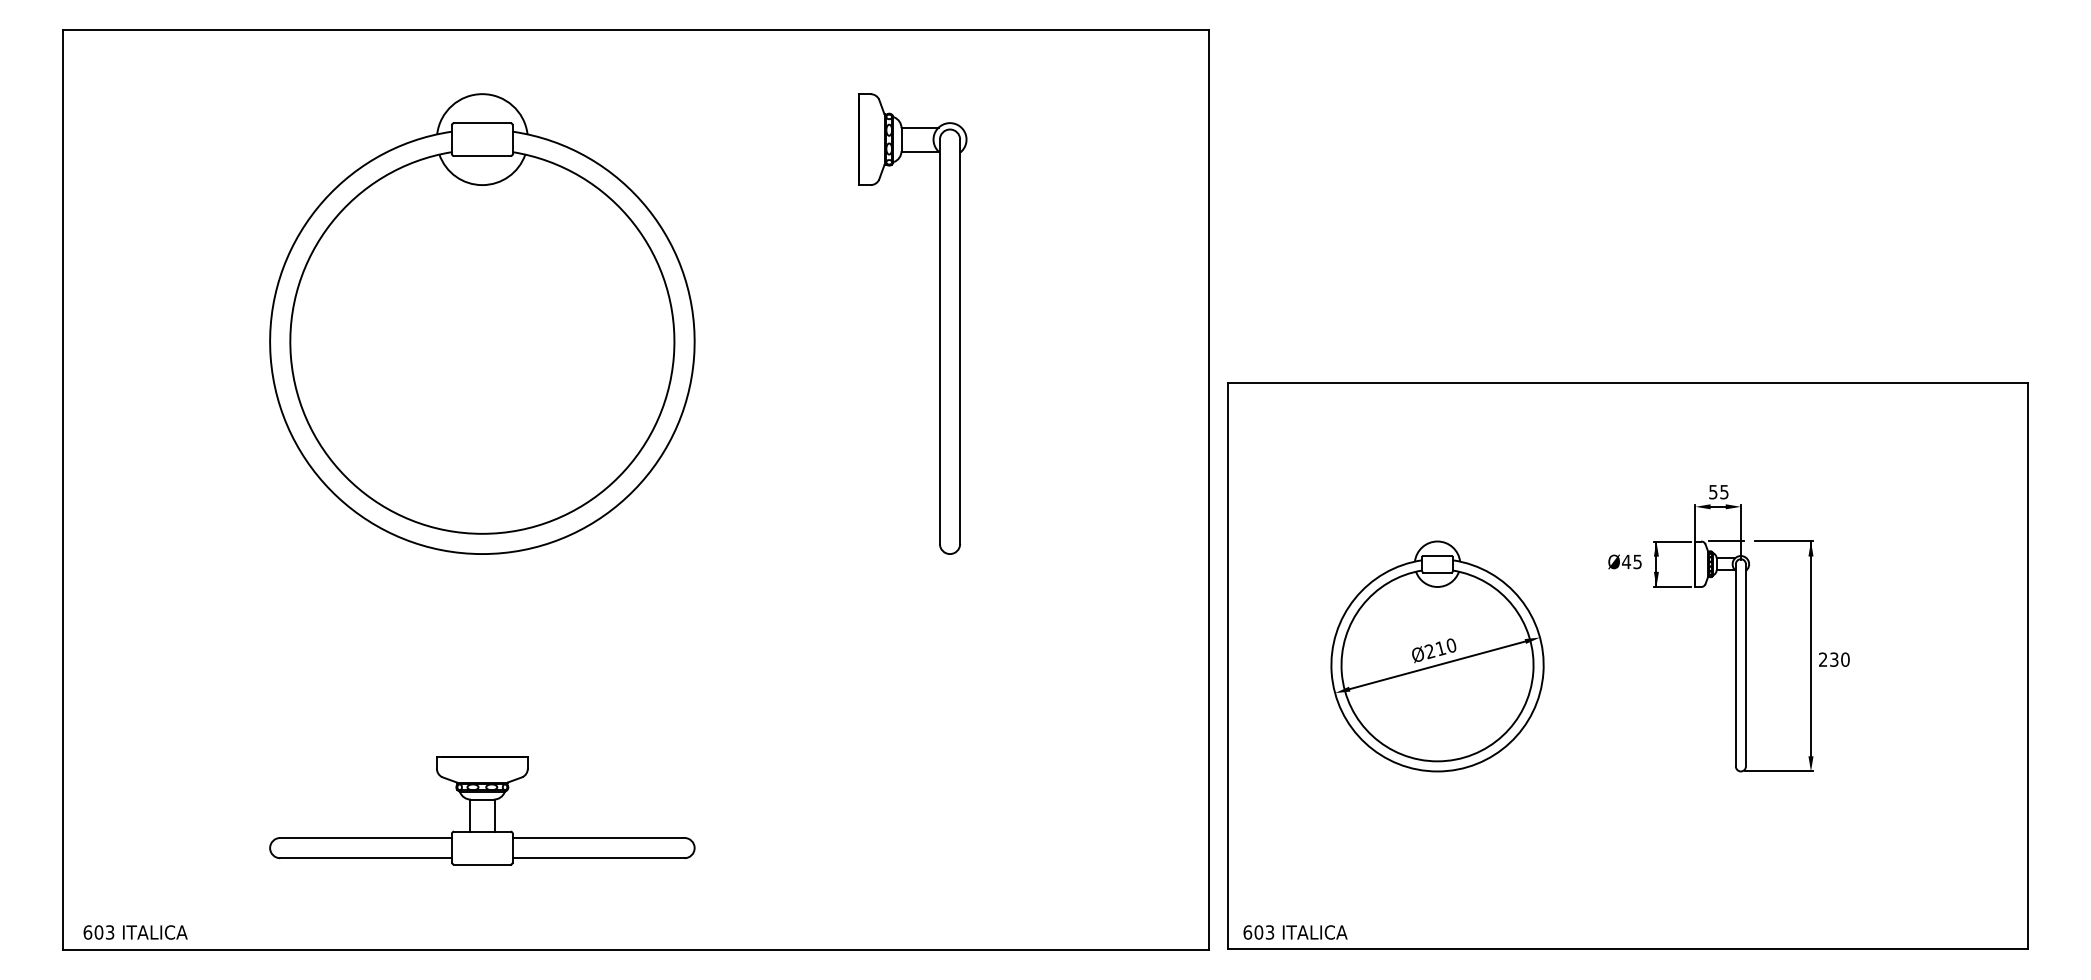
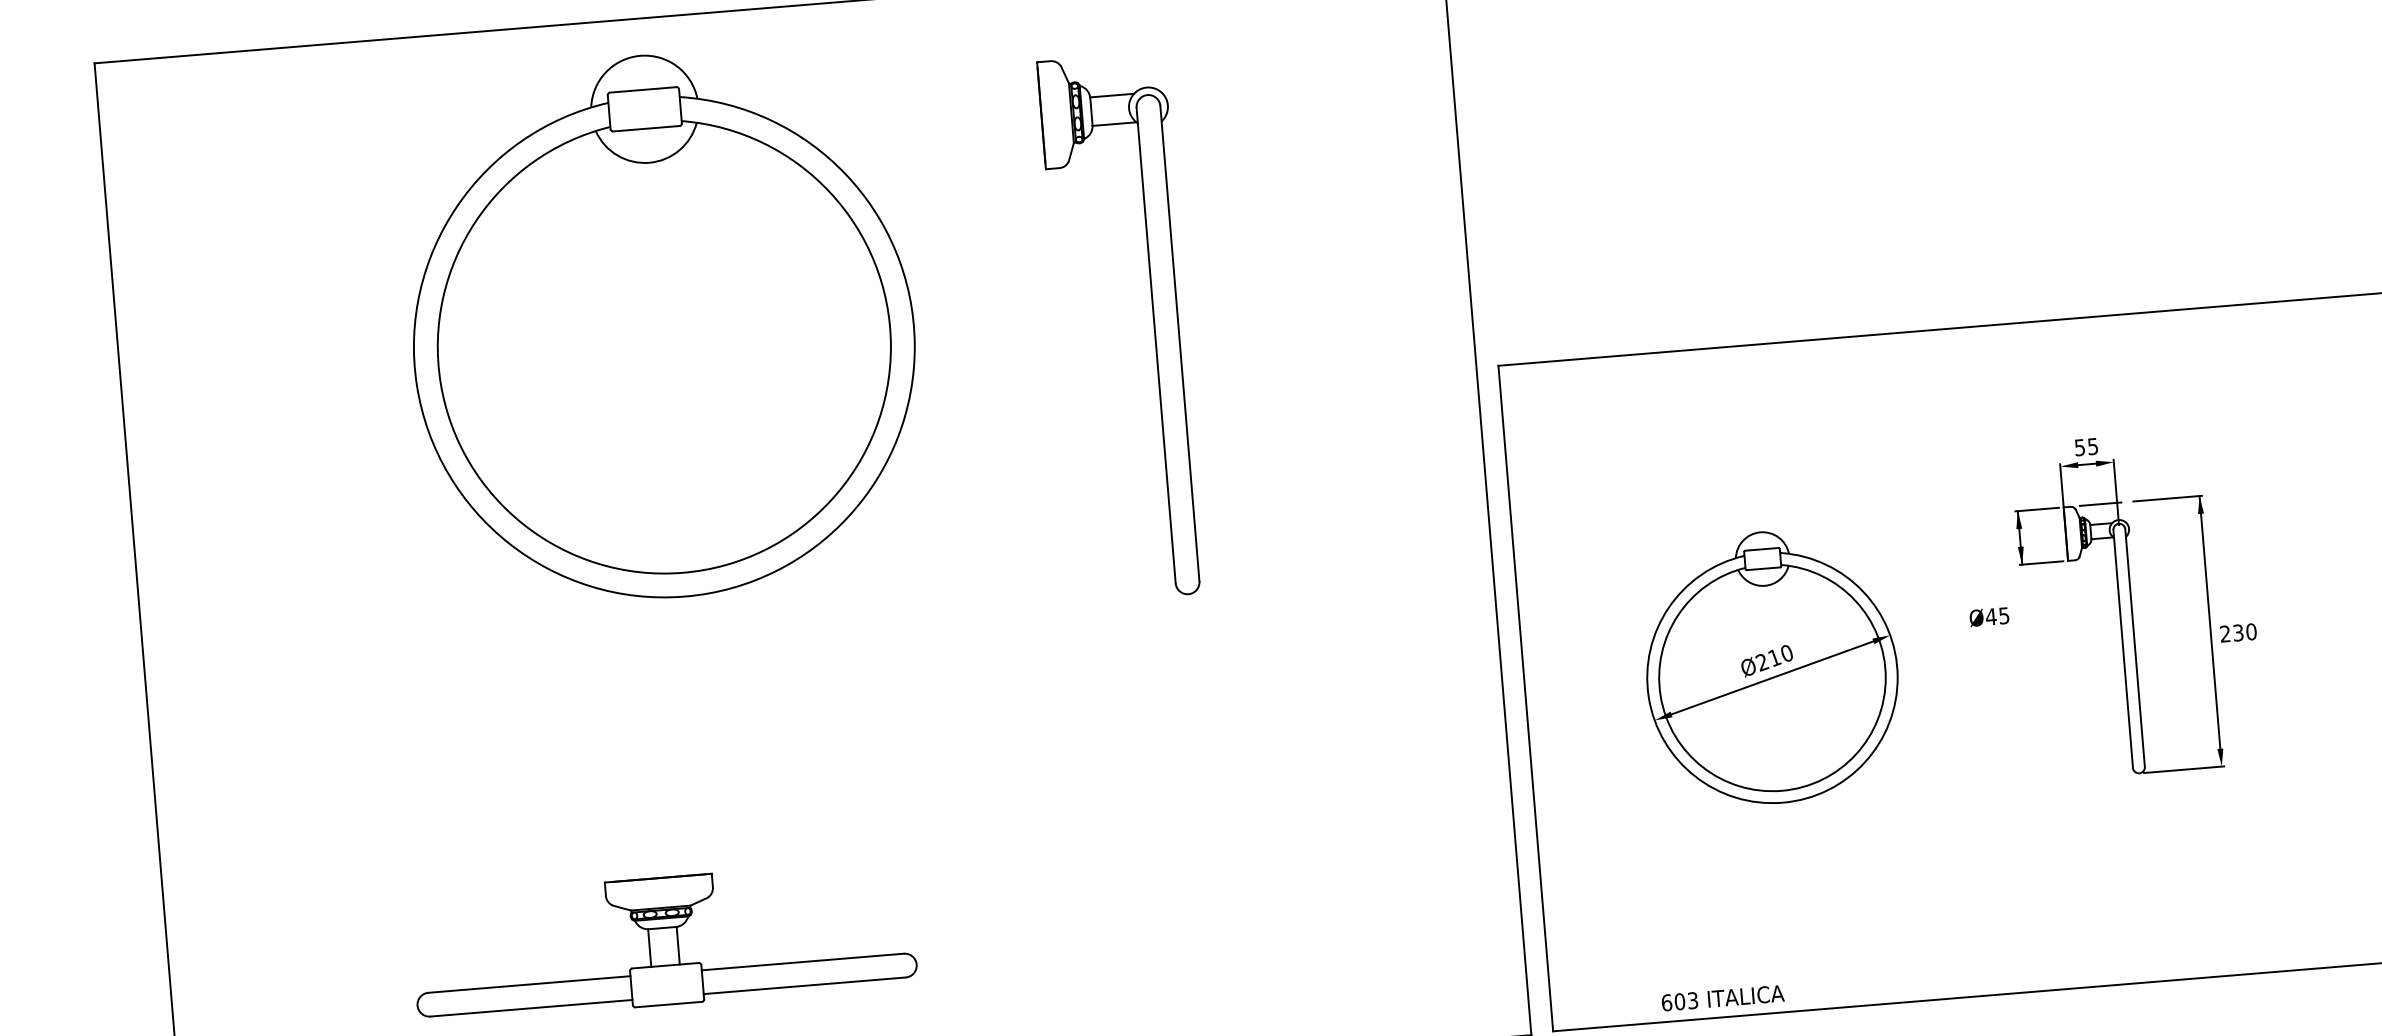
part: (482, 323) -> (662, 325), moved
text: (1624, 561) -> (1988, 616), moved
text: (1295, 932) -> (1722, 998), moved

